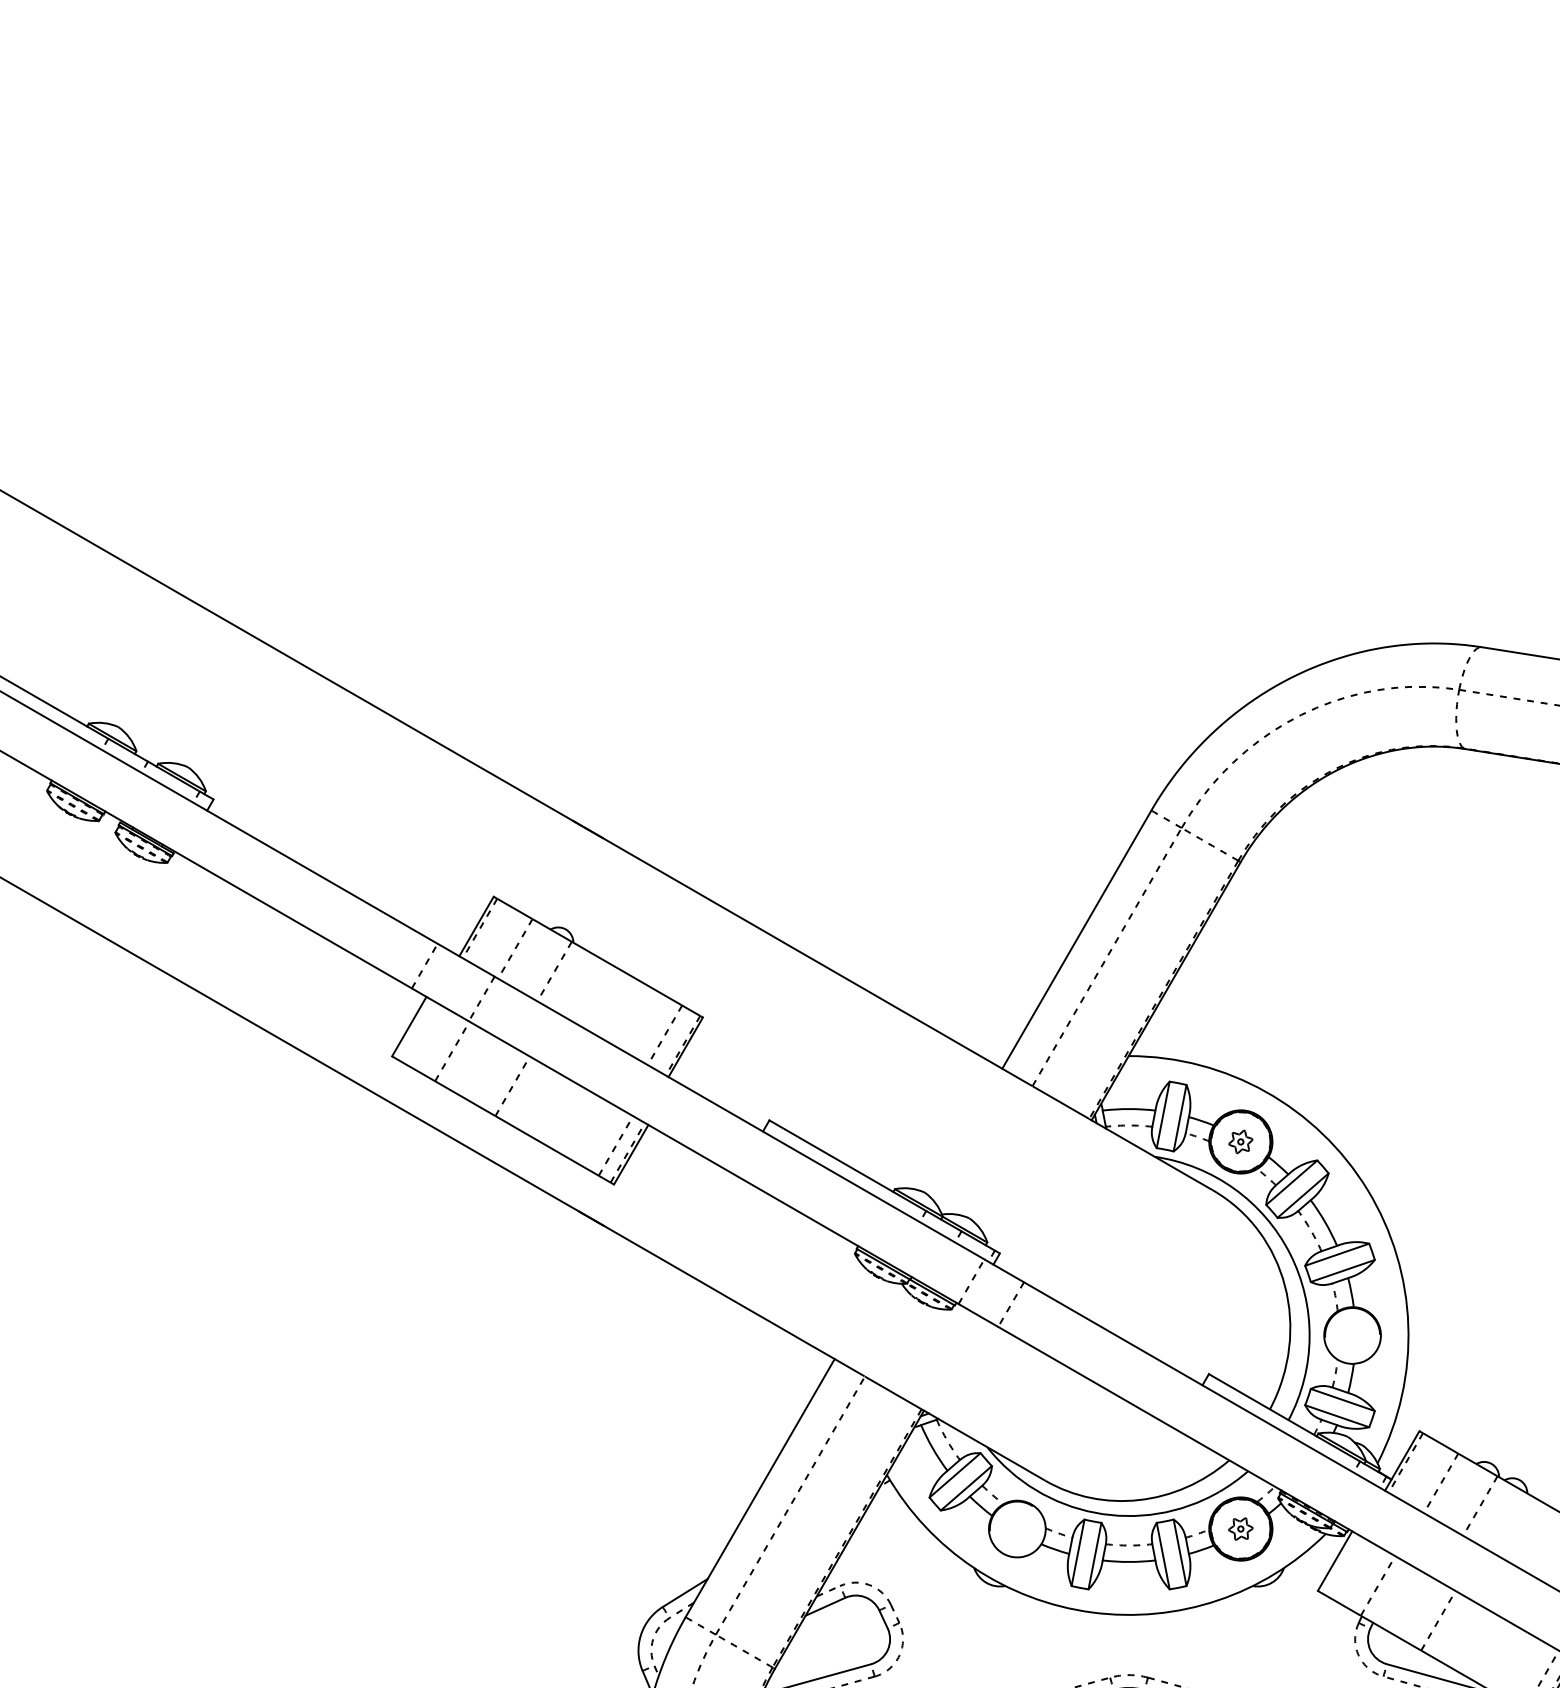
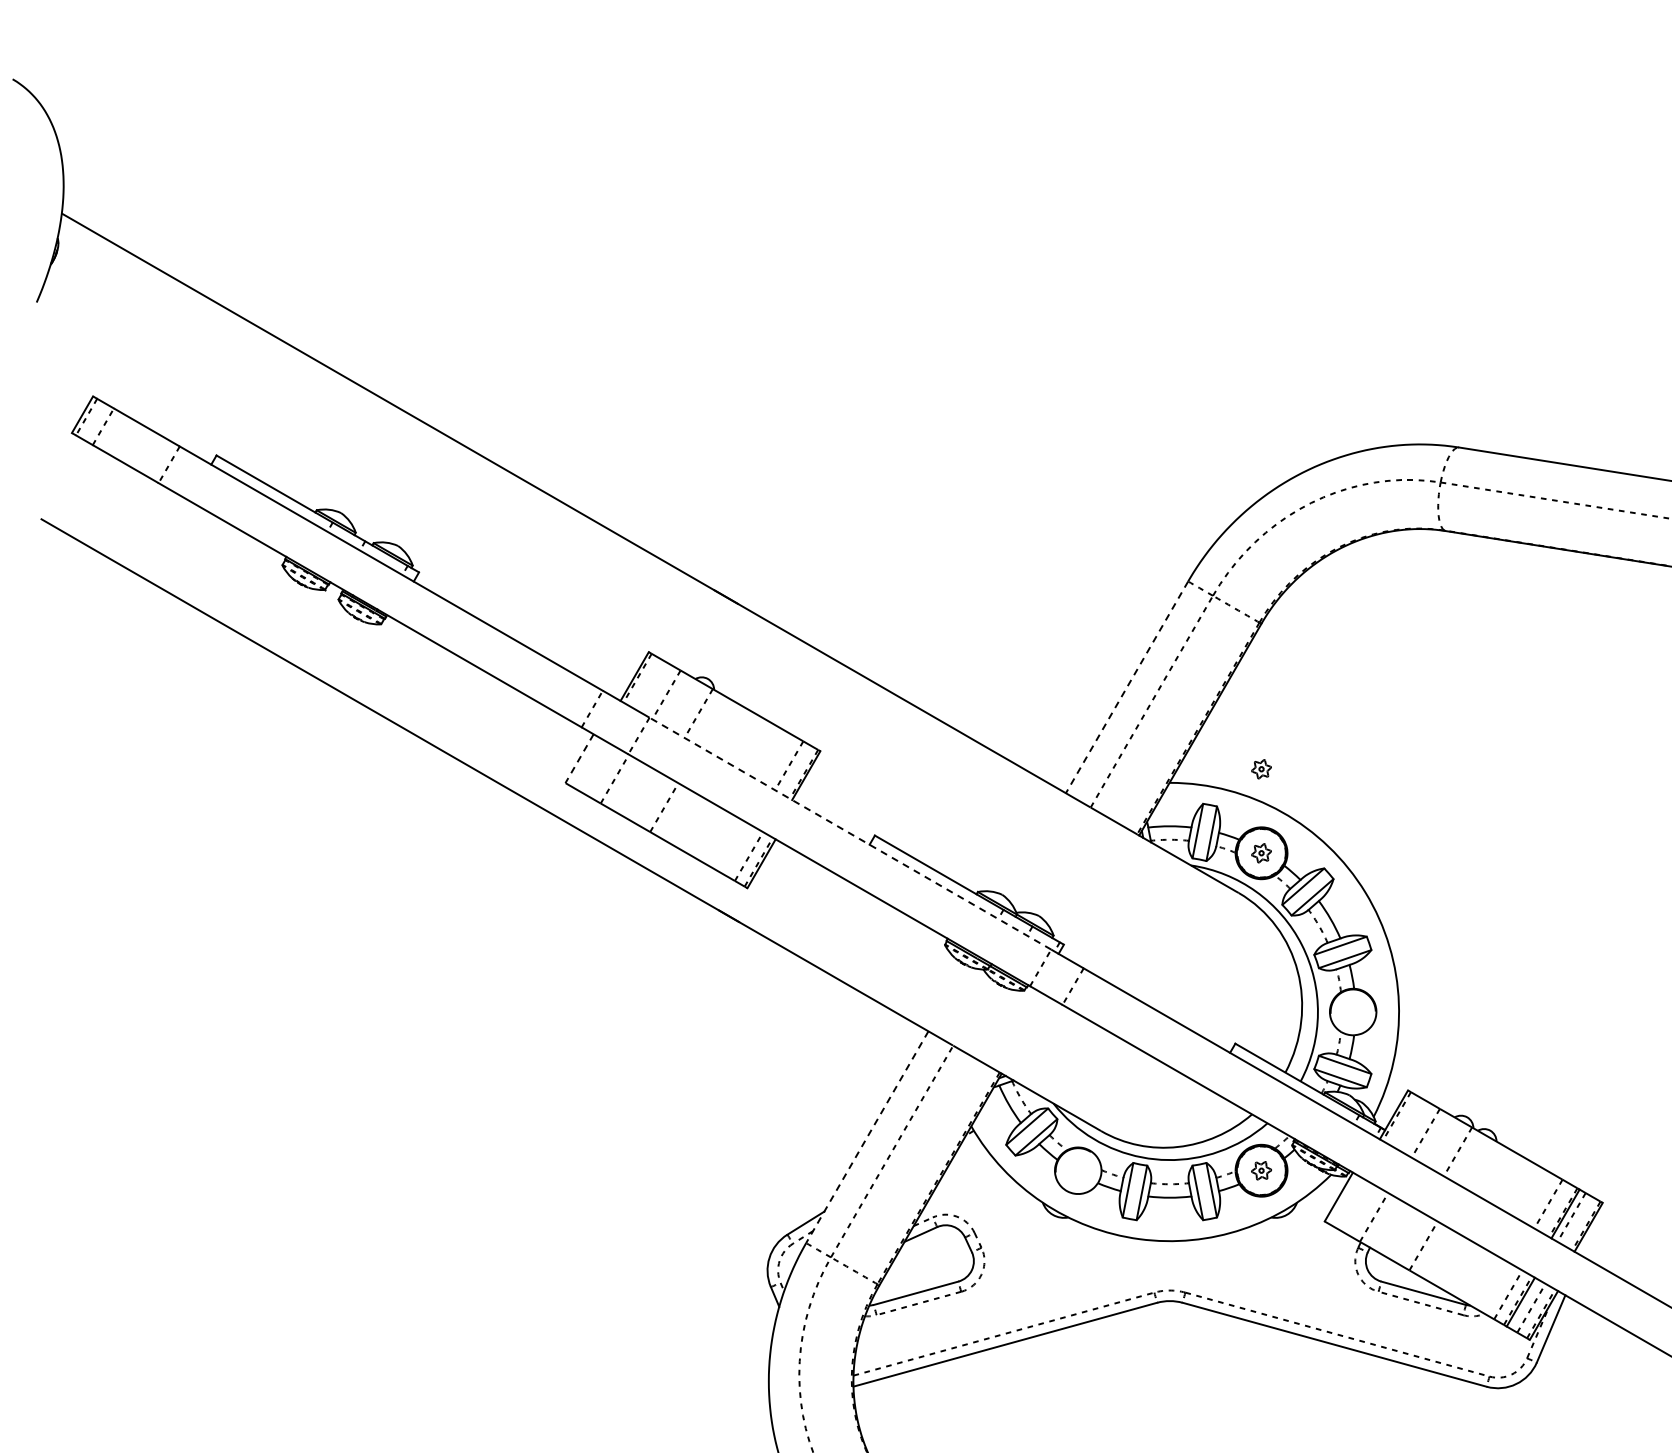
line: (1076, 939) -> (1126, 687), solid -> dashed
line: (409, 1027) -> (579, 759), solid -> dashed
part: (1240, 1039) -> (1261, 769), added
line: (739, 1117) -> (850, 833), solid -> dashed
line: (760, 1488) -> (867, 1137), solid -> dashed

